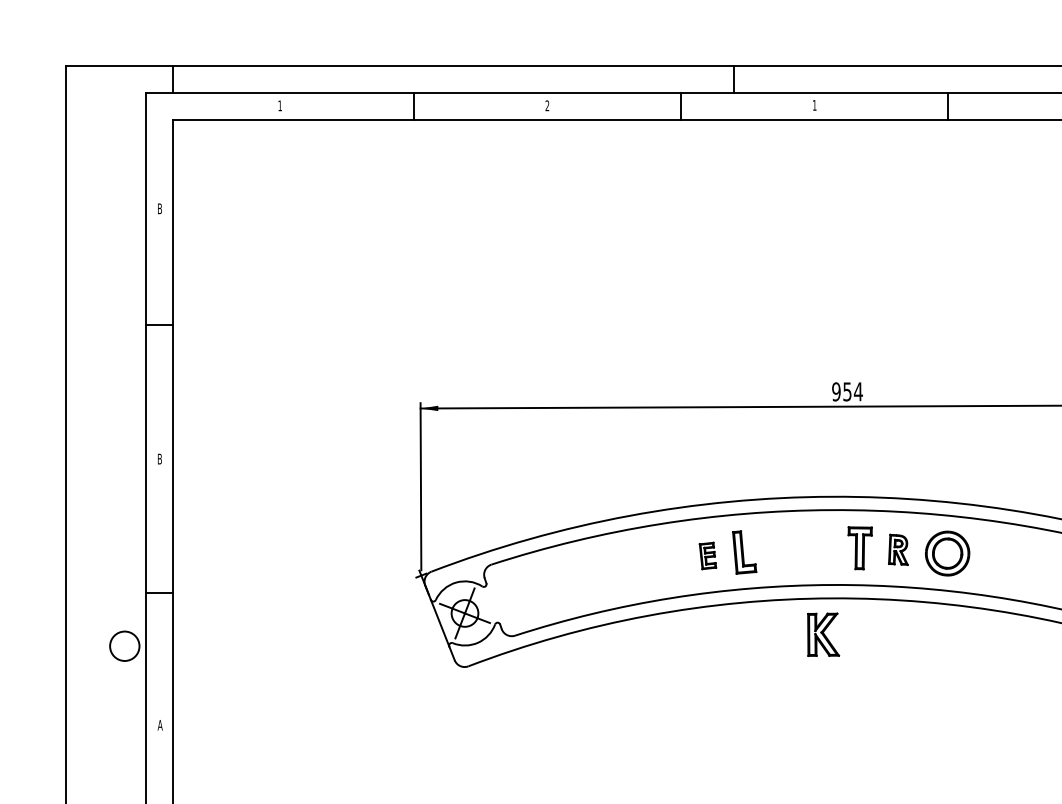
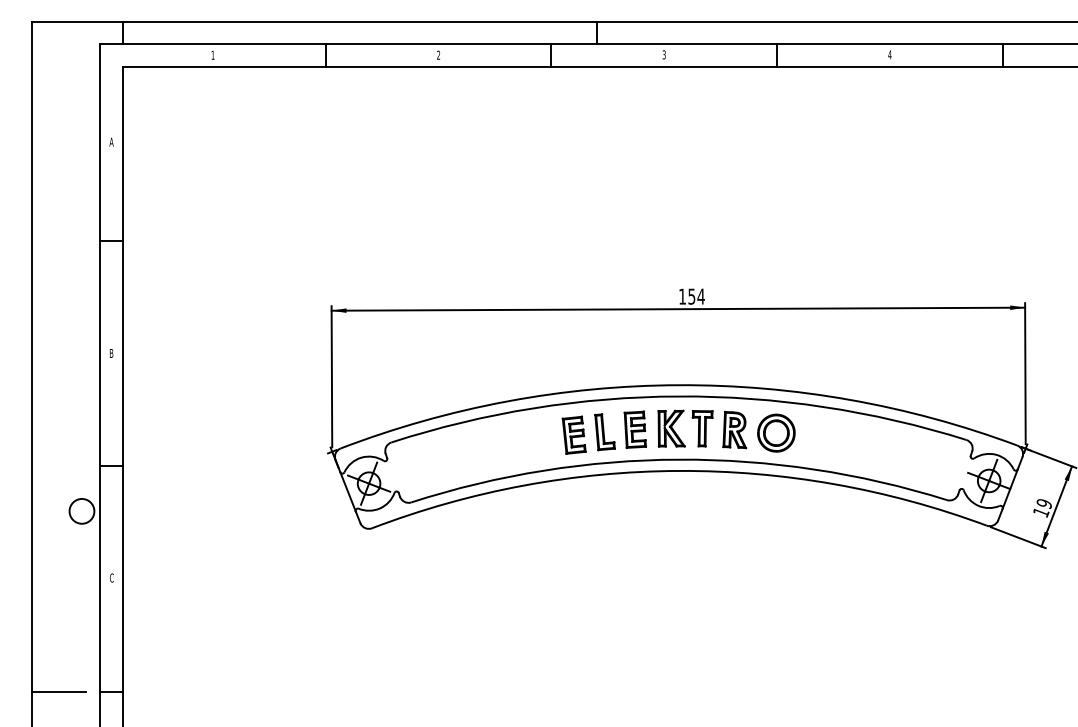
text: (813, 104) -> (663, 54), 1 -> 3
text: (159, 208) -> (111, 141), B -> A
text: (836, 391) -> (682, 296), 954 -> 154
part: (779, 549) -> (634, 429), added
part: (897, 549) -> (734, 429), size x1.43
part: (707, 555) -> (573, 434), size x1.67
part: (823, 634) -> (671, 428), moved
text: (159, 724) -> (111, 577), A -> C

